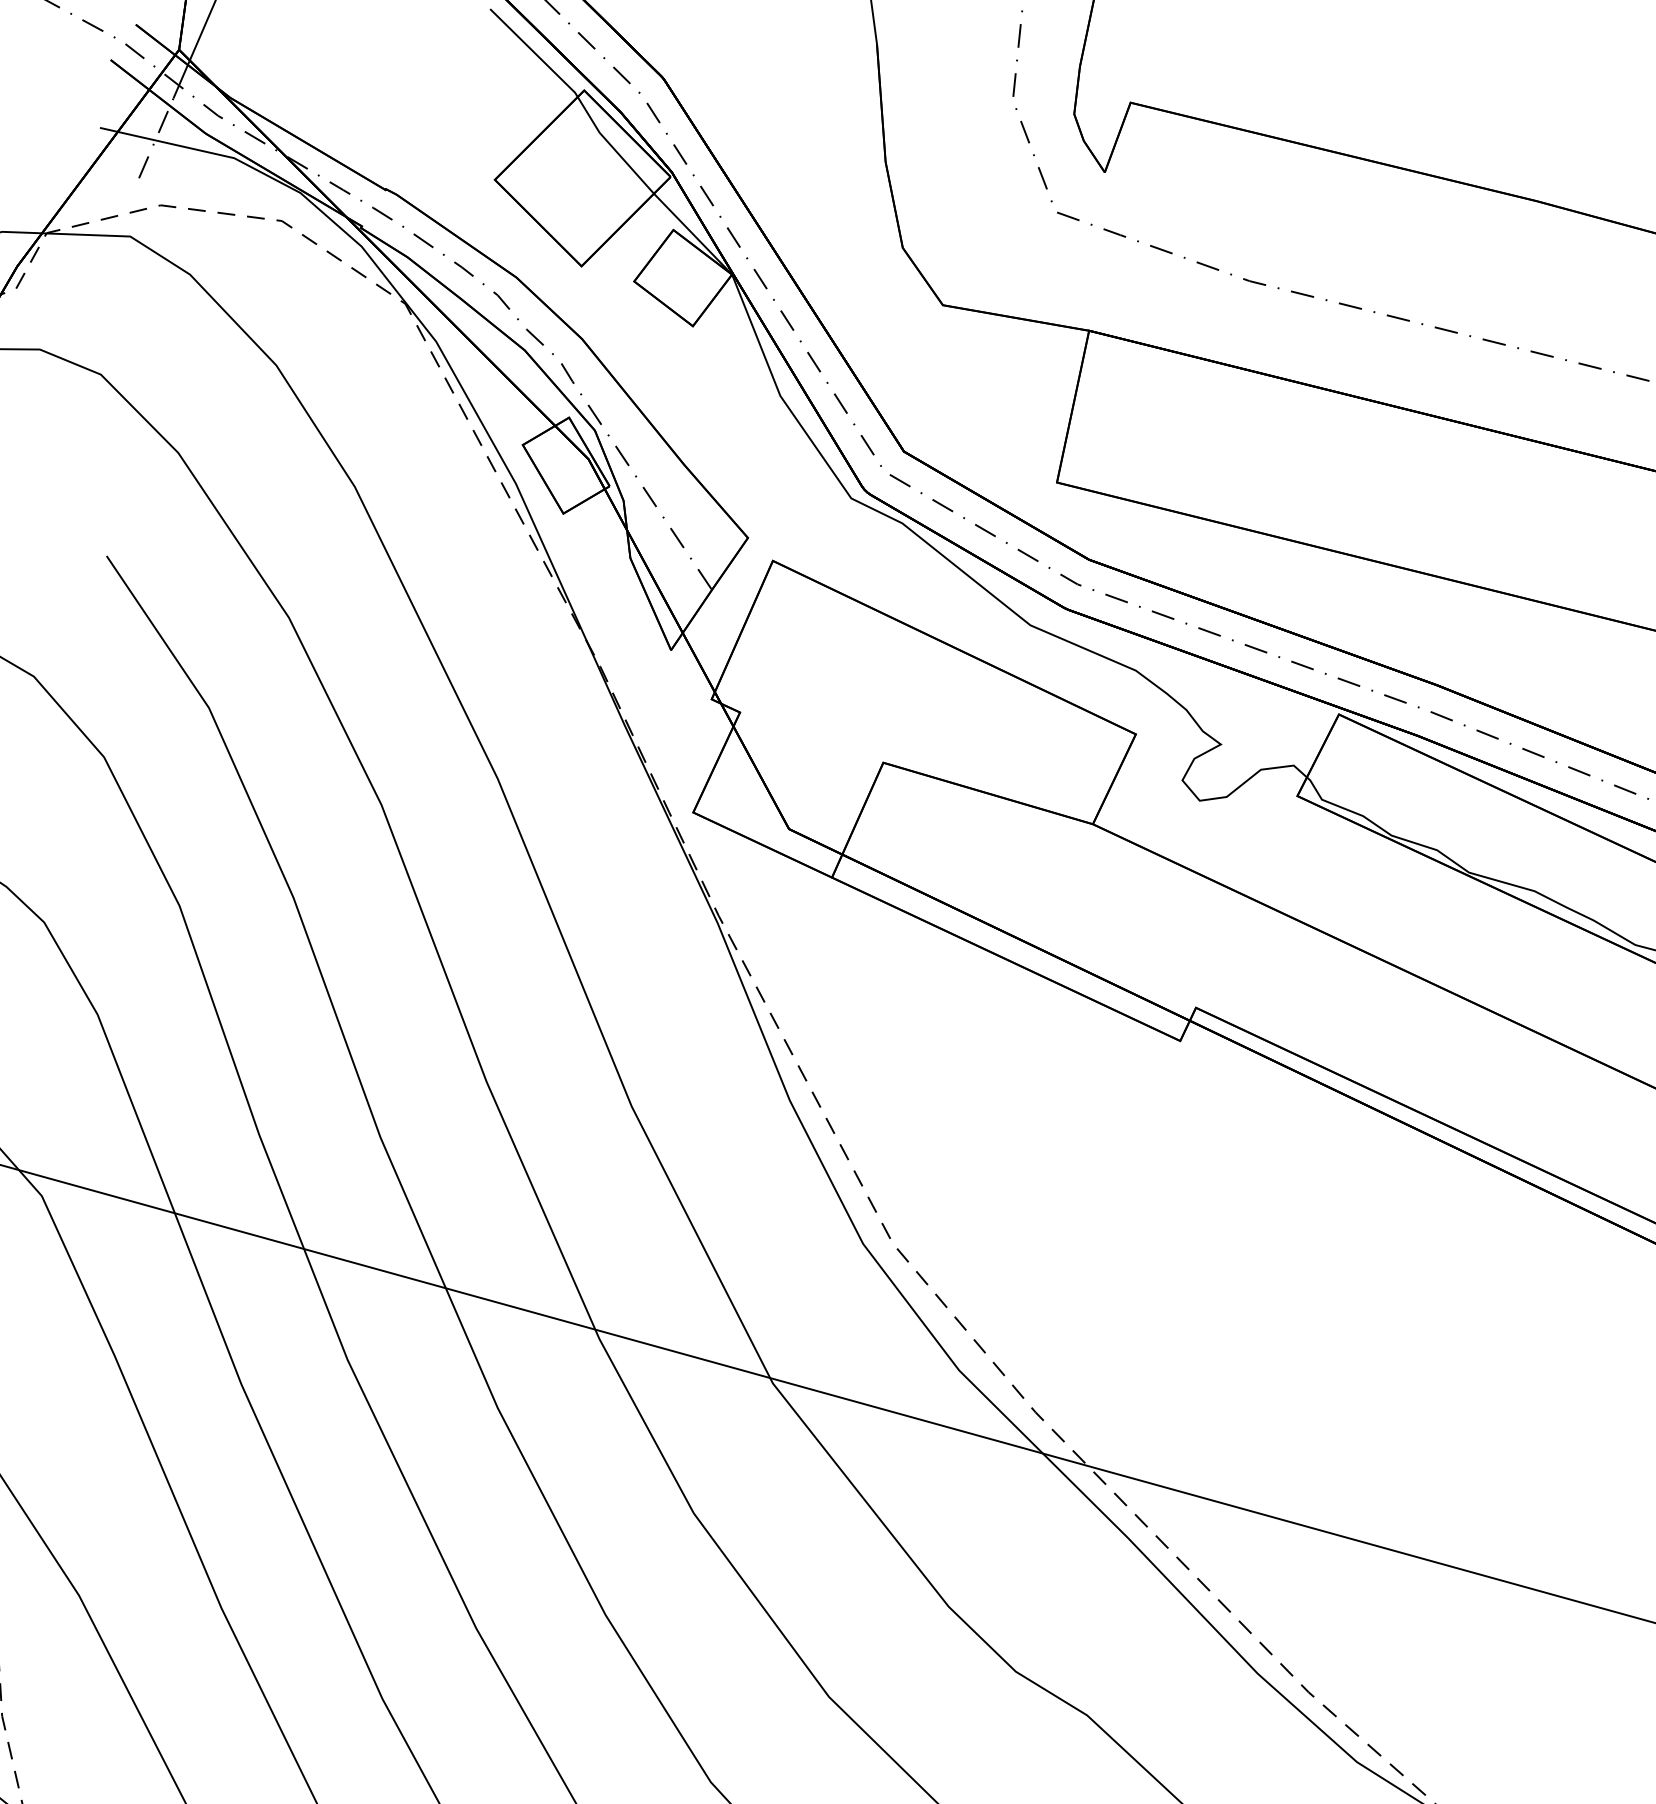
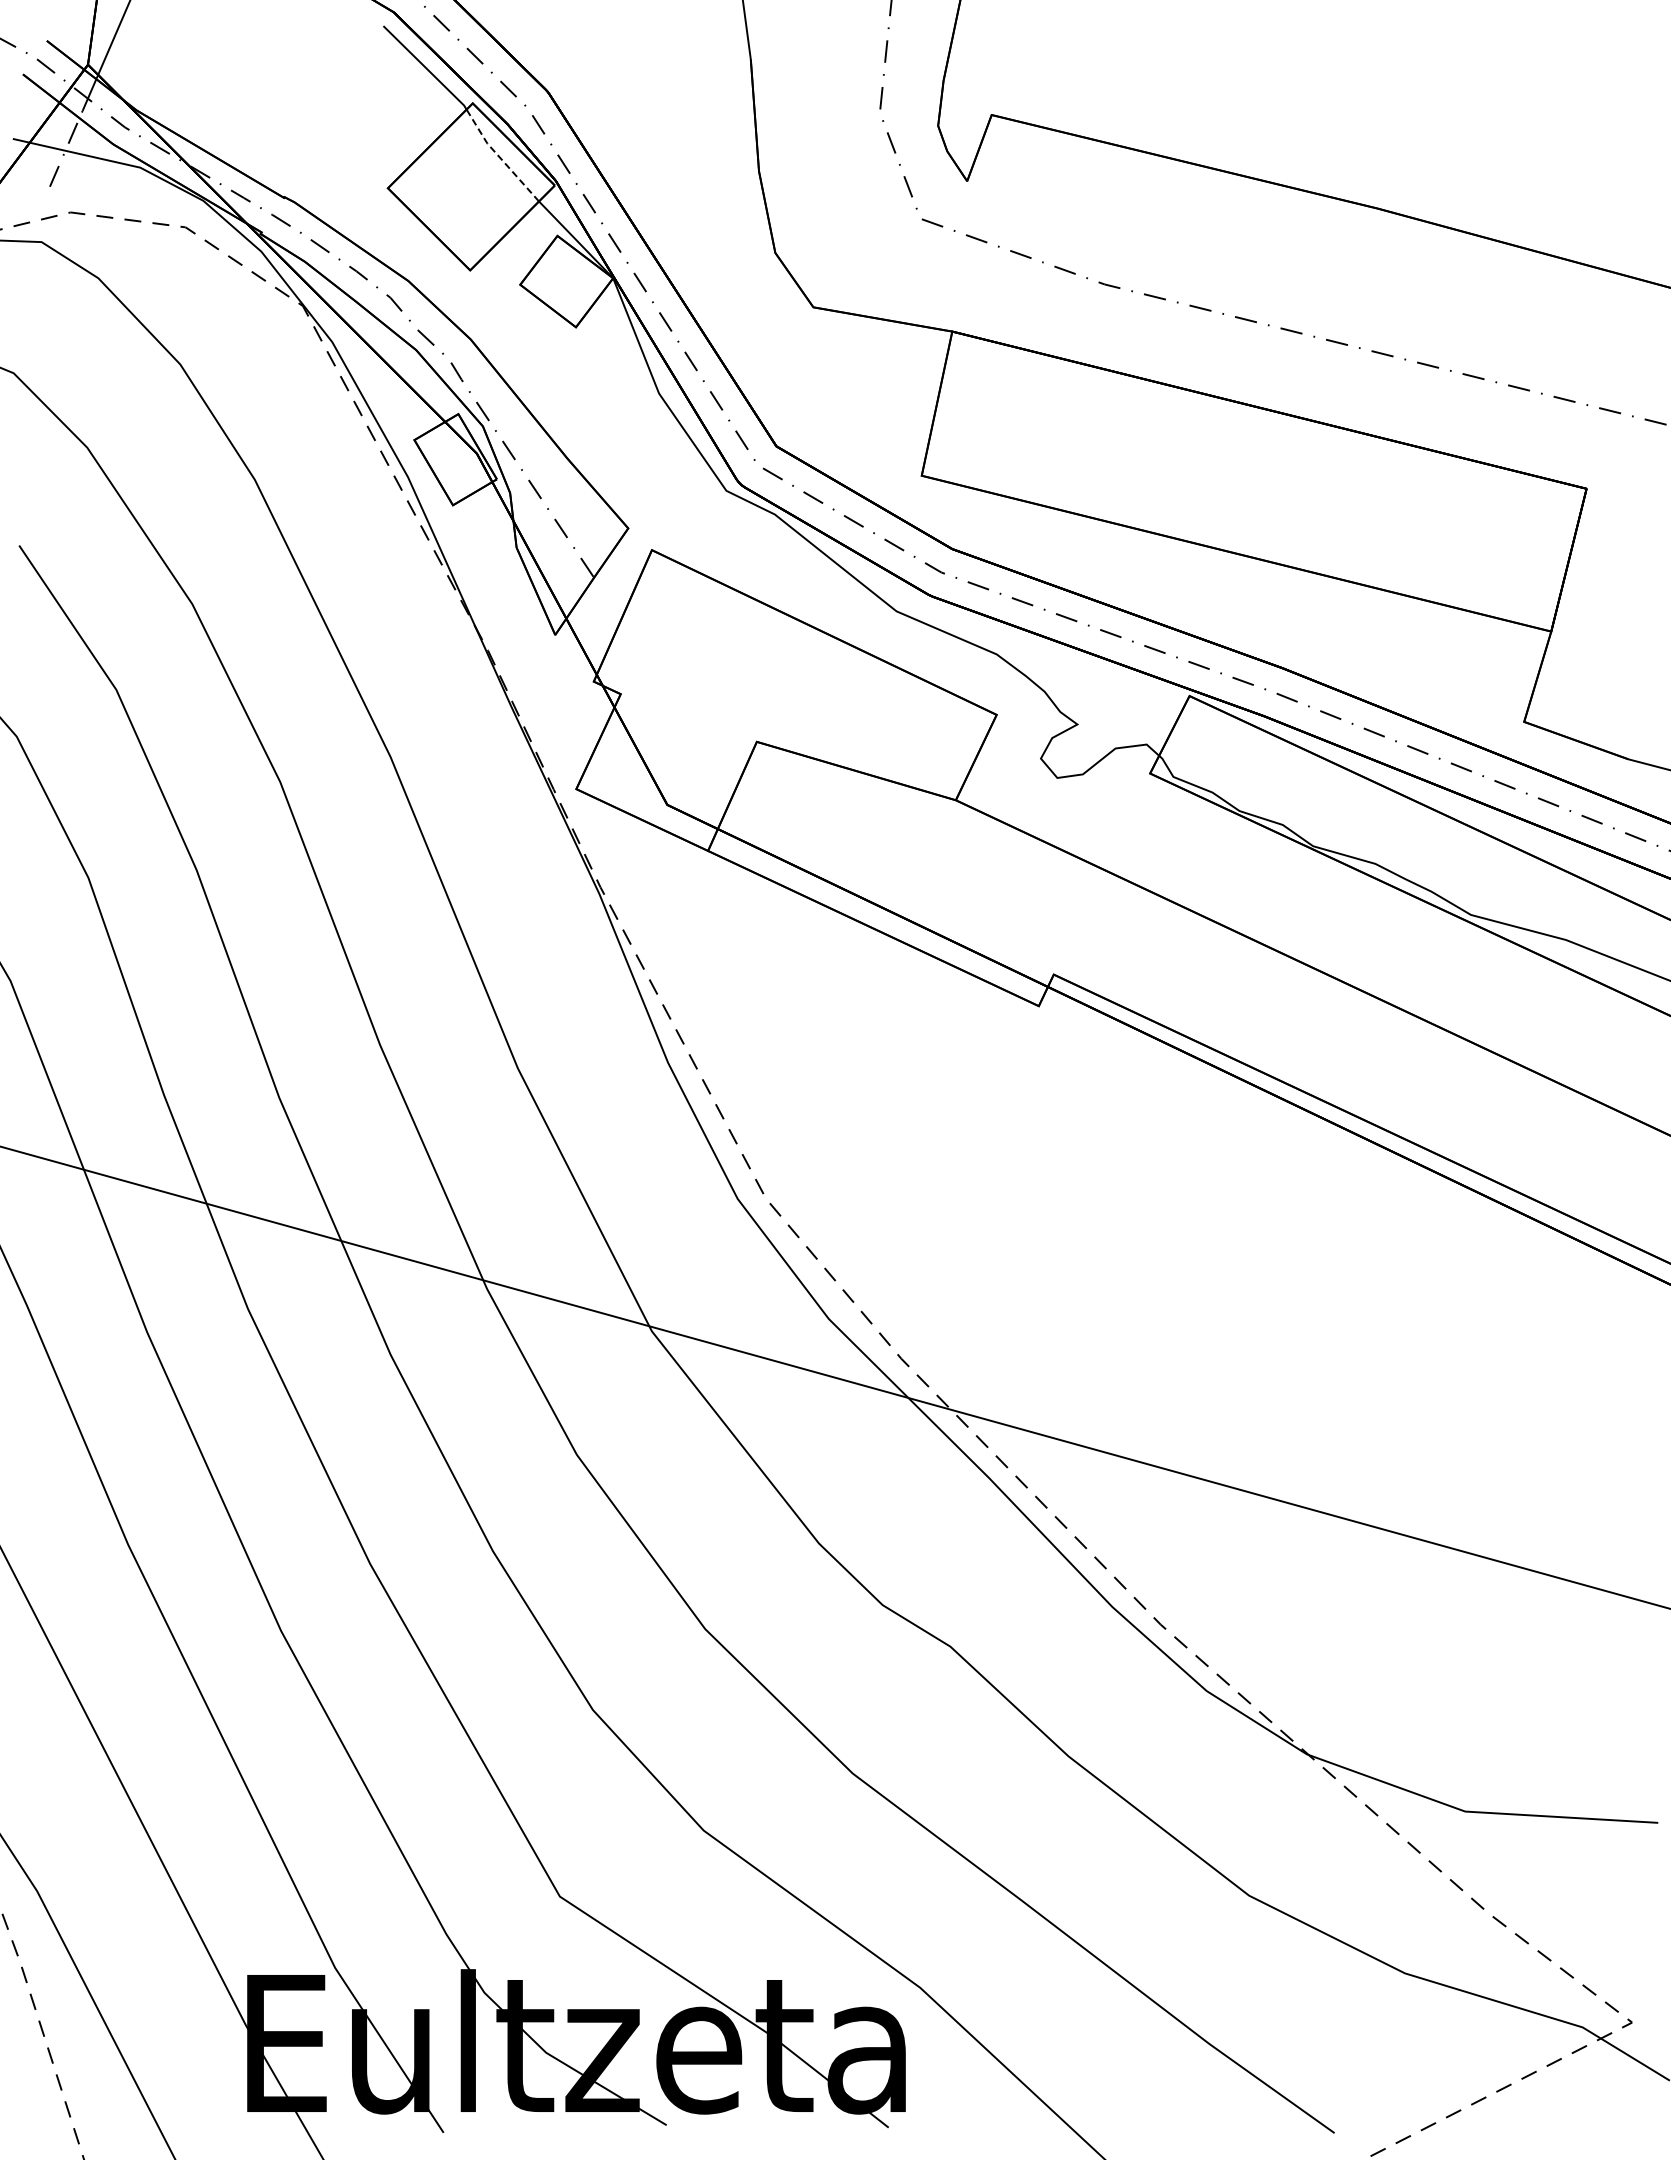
line: (612, 146) -> (499, 156), solid -> dashed

